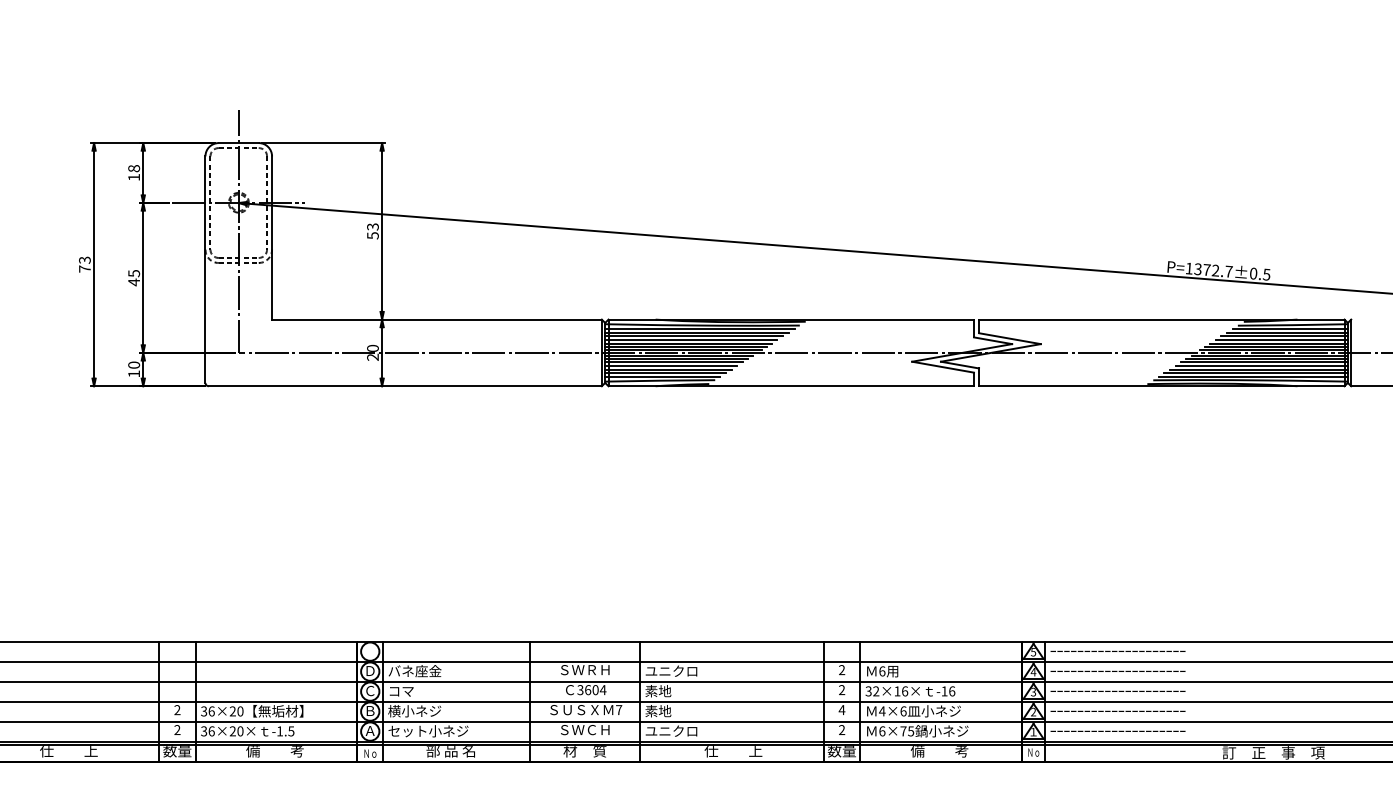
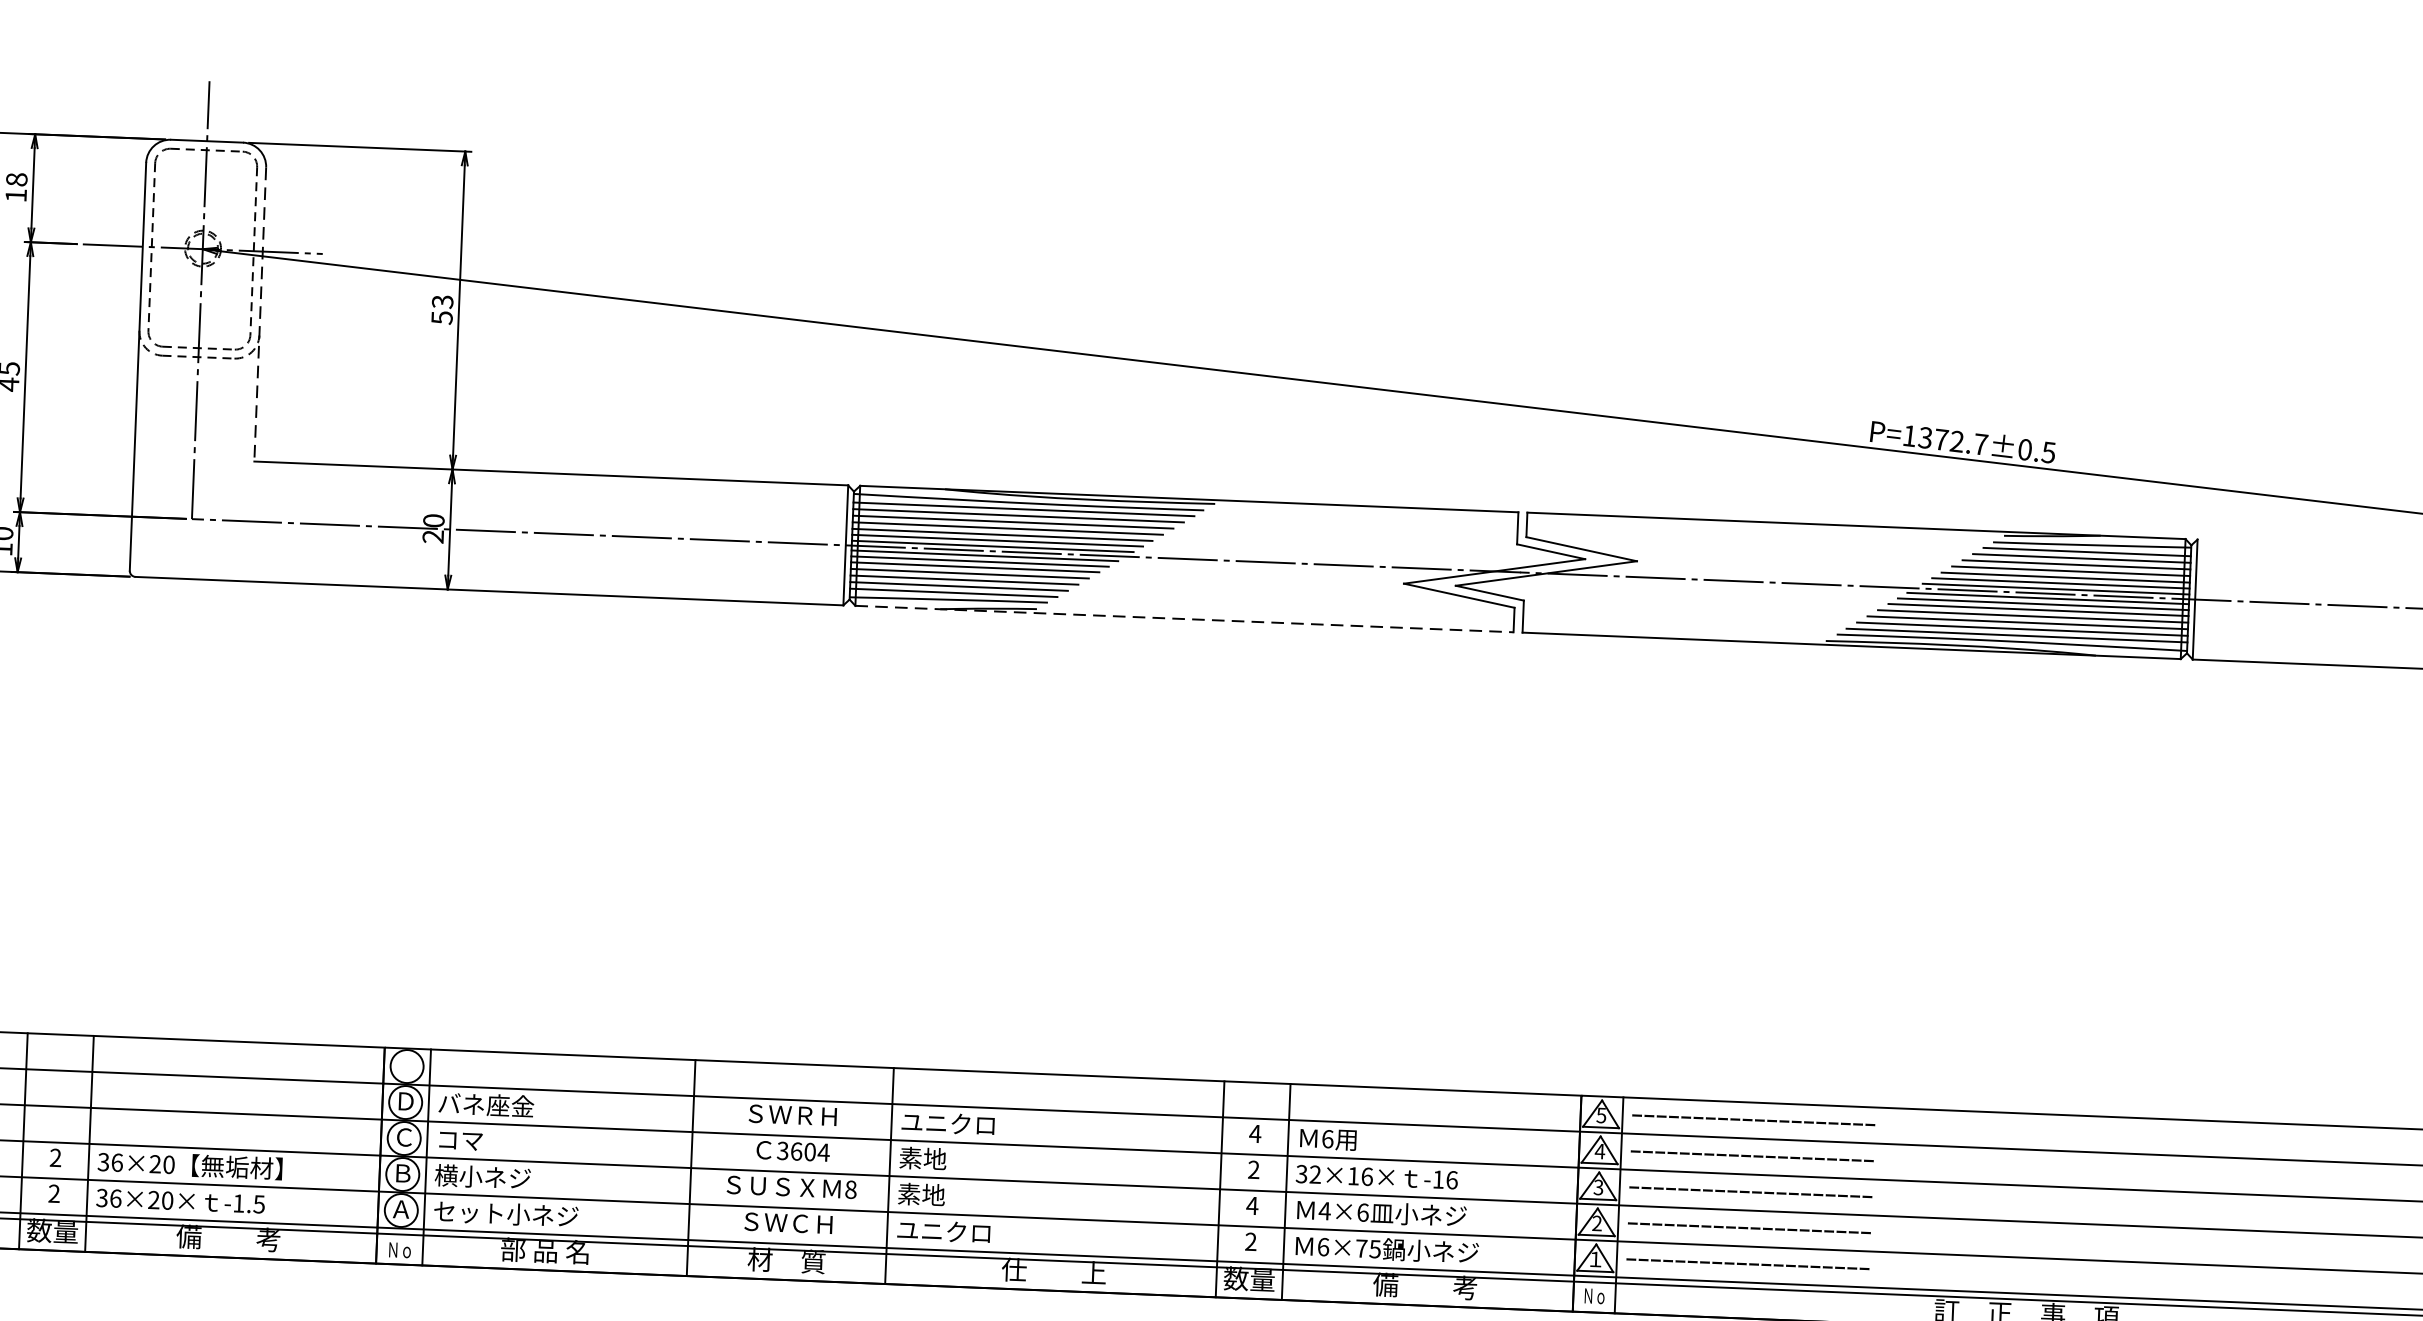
line: (272, 238) -> (260, 315), solid -> dashed
line: (791, 386) -> (1184, 619), solid -> dashed
text: (841, 670) -> (1254, 1134), 2 -> 4
text: (619, 710) -> (851, 1190), 7 -> 8

